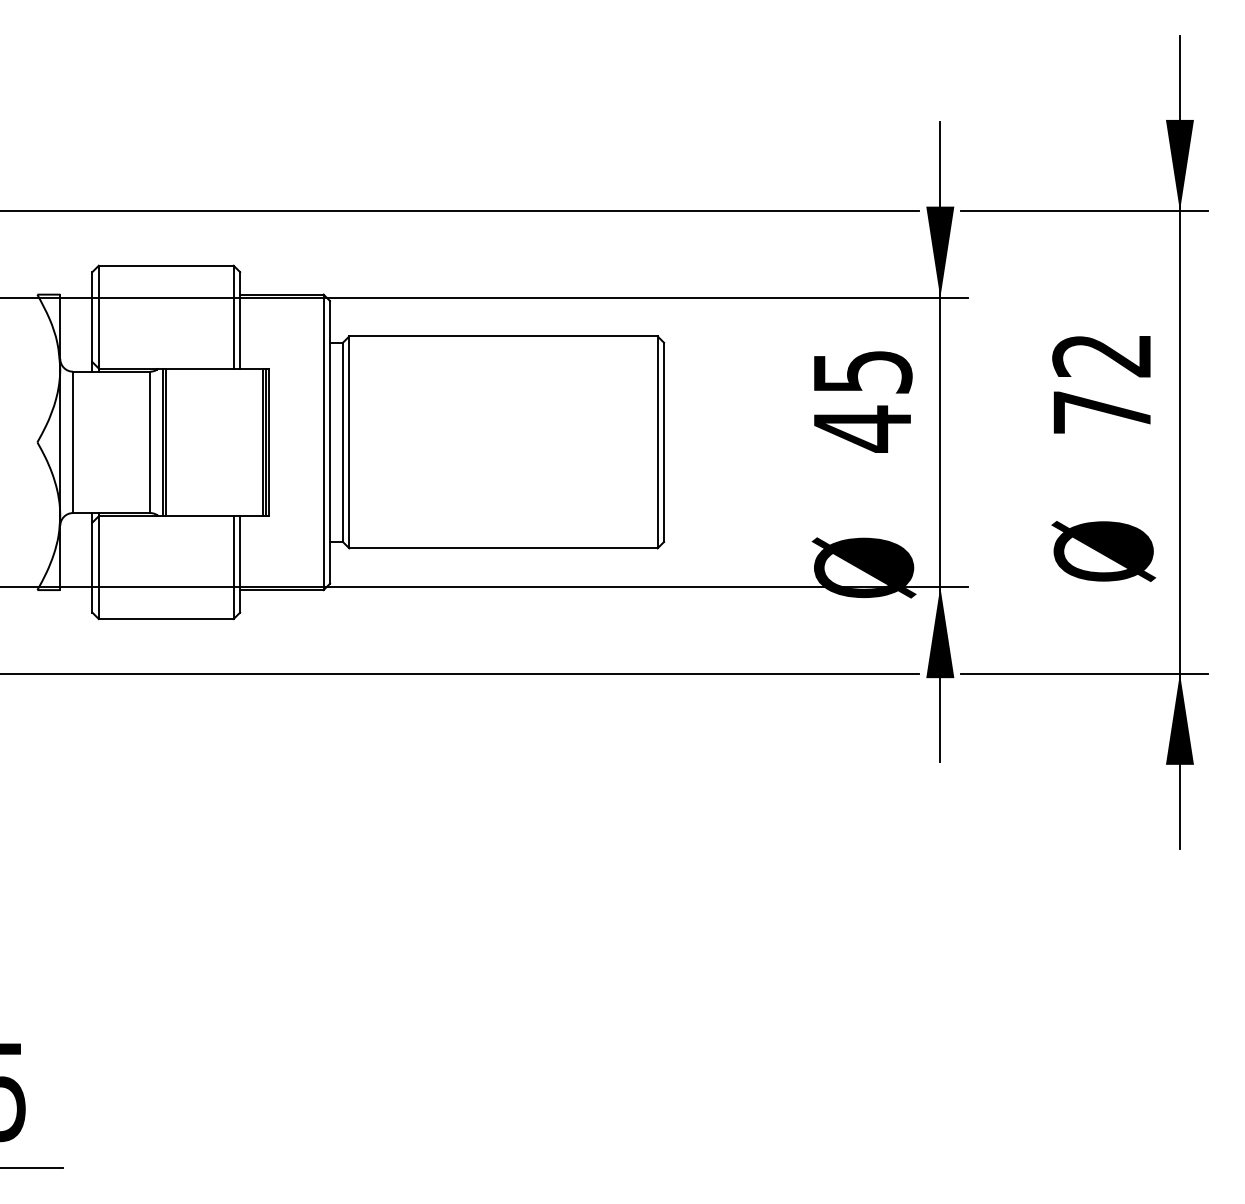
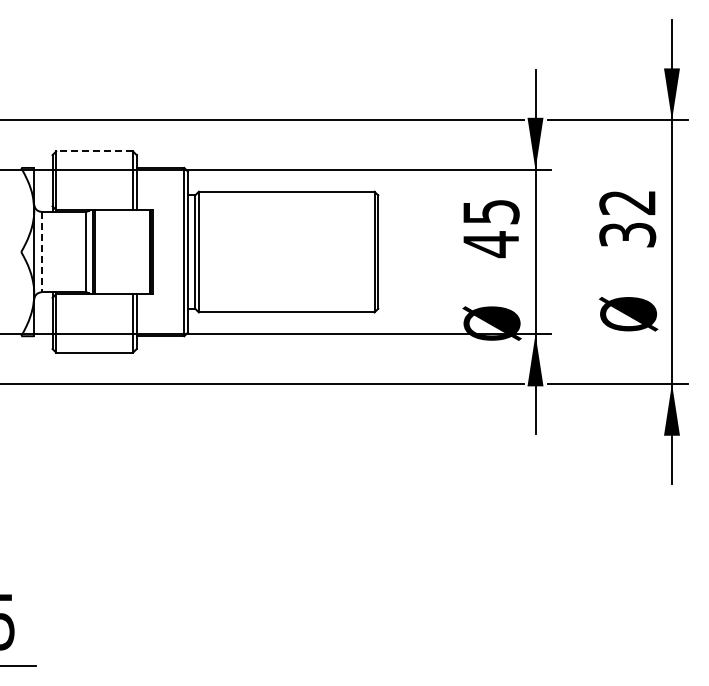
line: (165, 265) -> (94, 151), solid -> dashed
text: (1101, 413) -> (627, 235), 72 -> 32
line: (72, 443) -> (41, 252), solid -> dashed

